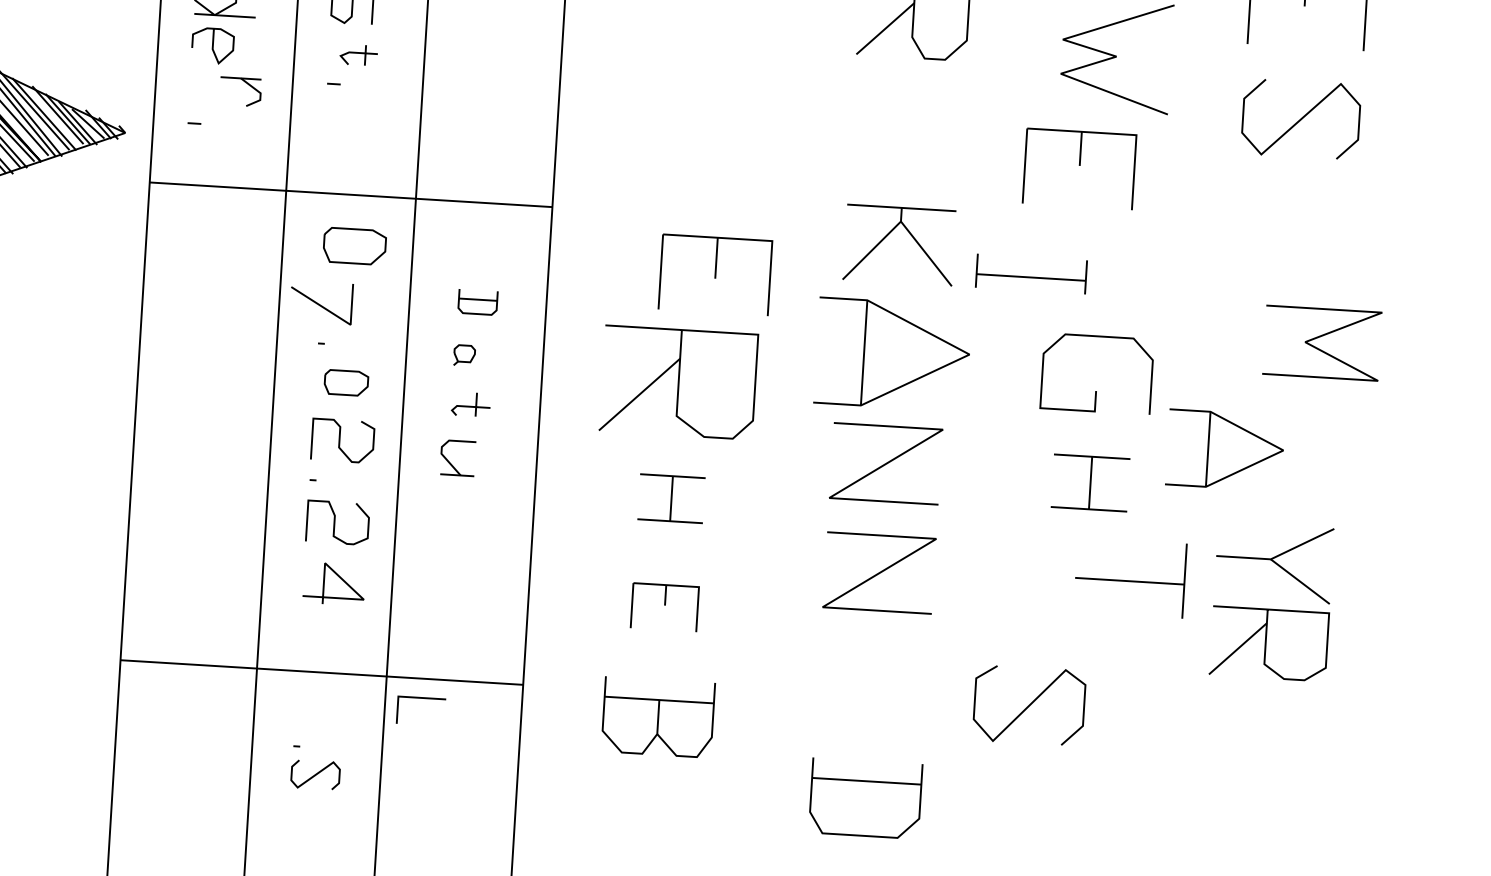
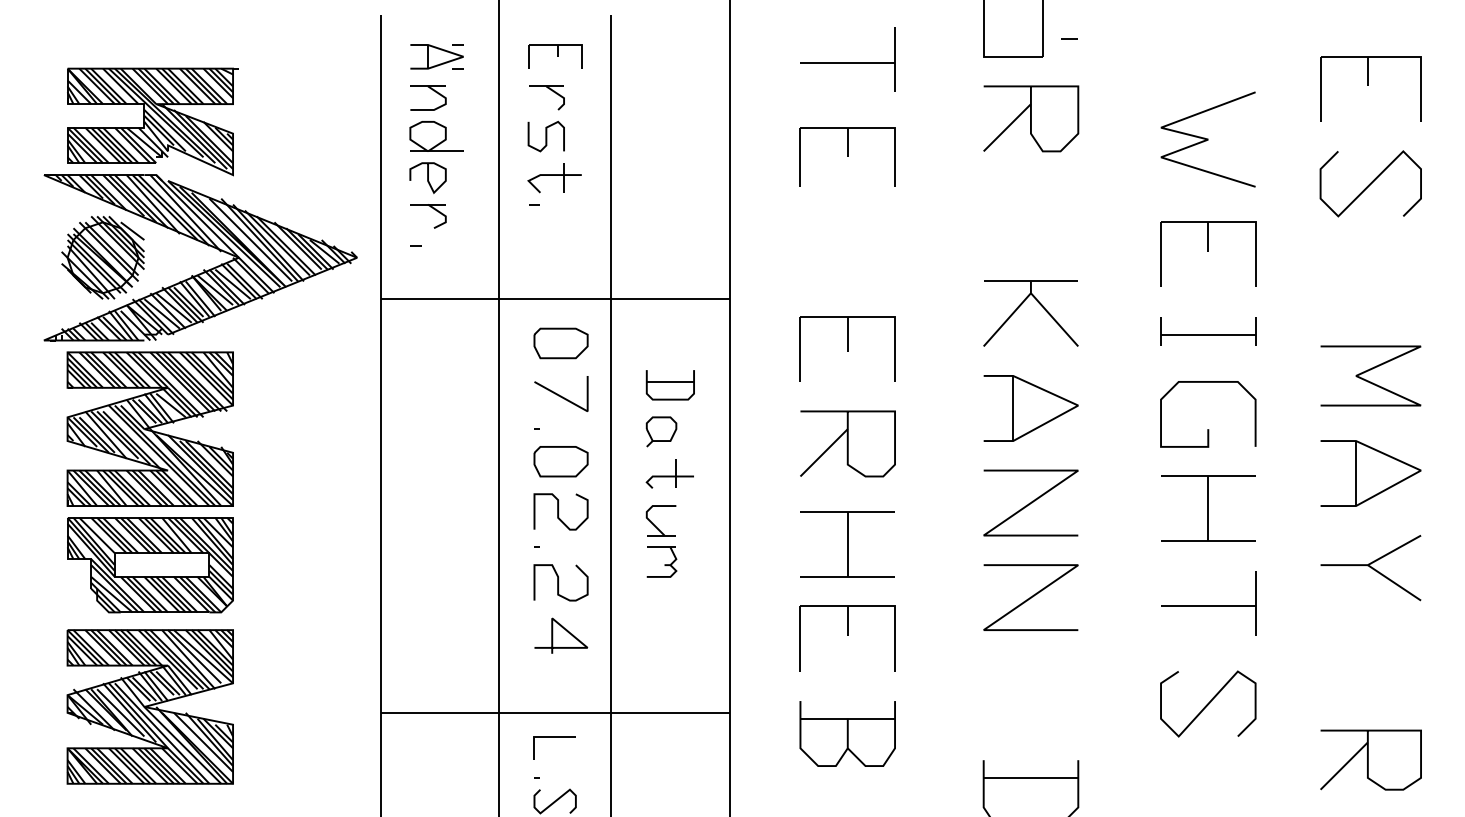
part: (698, 50) -> (847, 156), added
part: (358, 55) -> (554, 178), size x1.67
part: (246, 84) -> (433, 209), moved
part: (1079, 167) -> (1208, 253), moved
part: (1031, 273) -> (1208, 331), moved
part: (715, 274) -> (847, 348), moved
part: (477, 302) -> (669, 385), size x1.43
curve: (321, 304) -> (561, 395), moved
curve: (1319, 337) -> (1368, 371), moved
part: (892, 354) -> (1030, 408), size x0.71
part: (464, 355) -> (661, 431), size x1.67
part: (345, 382) -> (560, 461), size x1.43
part: (678, 382) -> (847, 443), size x0.71
part: (470, 404) -> (669, 473), size x1.43
part: (1224, 450) -> (1370, 473), moved
part: (1090, 482) -> (1208, 508), size x1.43
part: (671, 498) -> (847, 544), size x1.67
part: (455, 505) -> (661, 561), added
part: (1130, 577) -> (1208, 603), moved
part: (664, 607) -> (847, 638), size x1.67
part: (1268, 643) -> (1370, 759), moved
curve: (421, 699) -> (554, 737), moved
curve: (1029, 704) -> (1208, 703), moved

